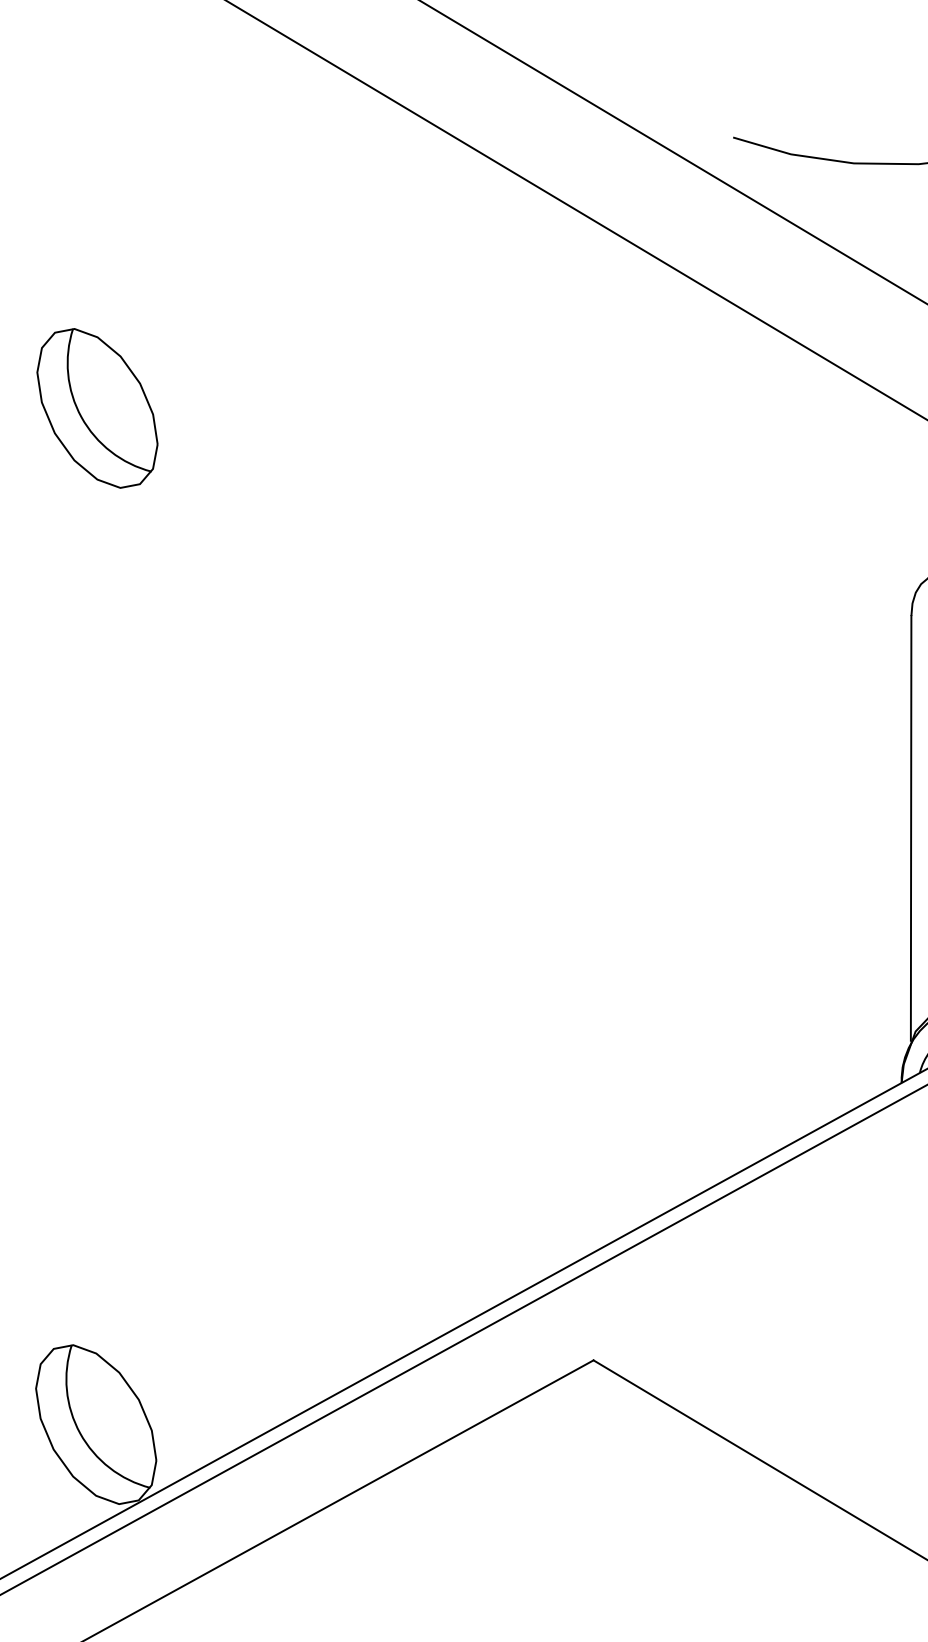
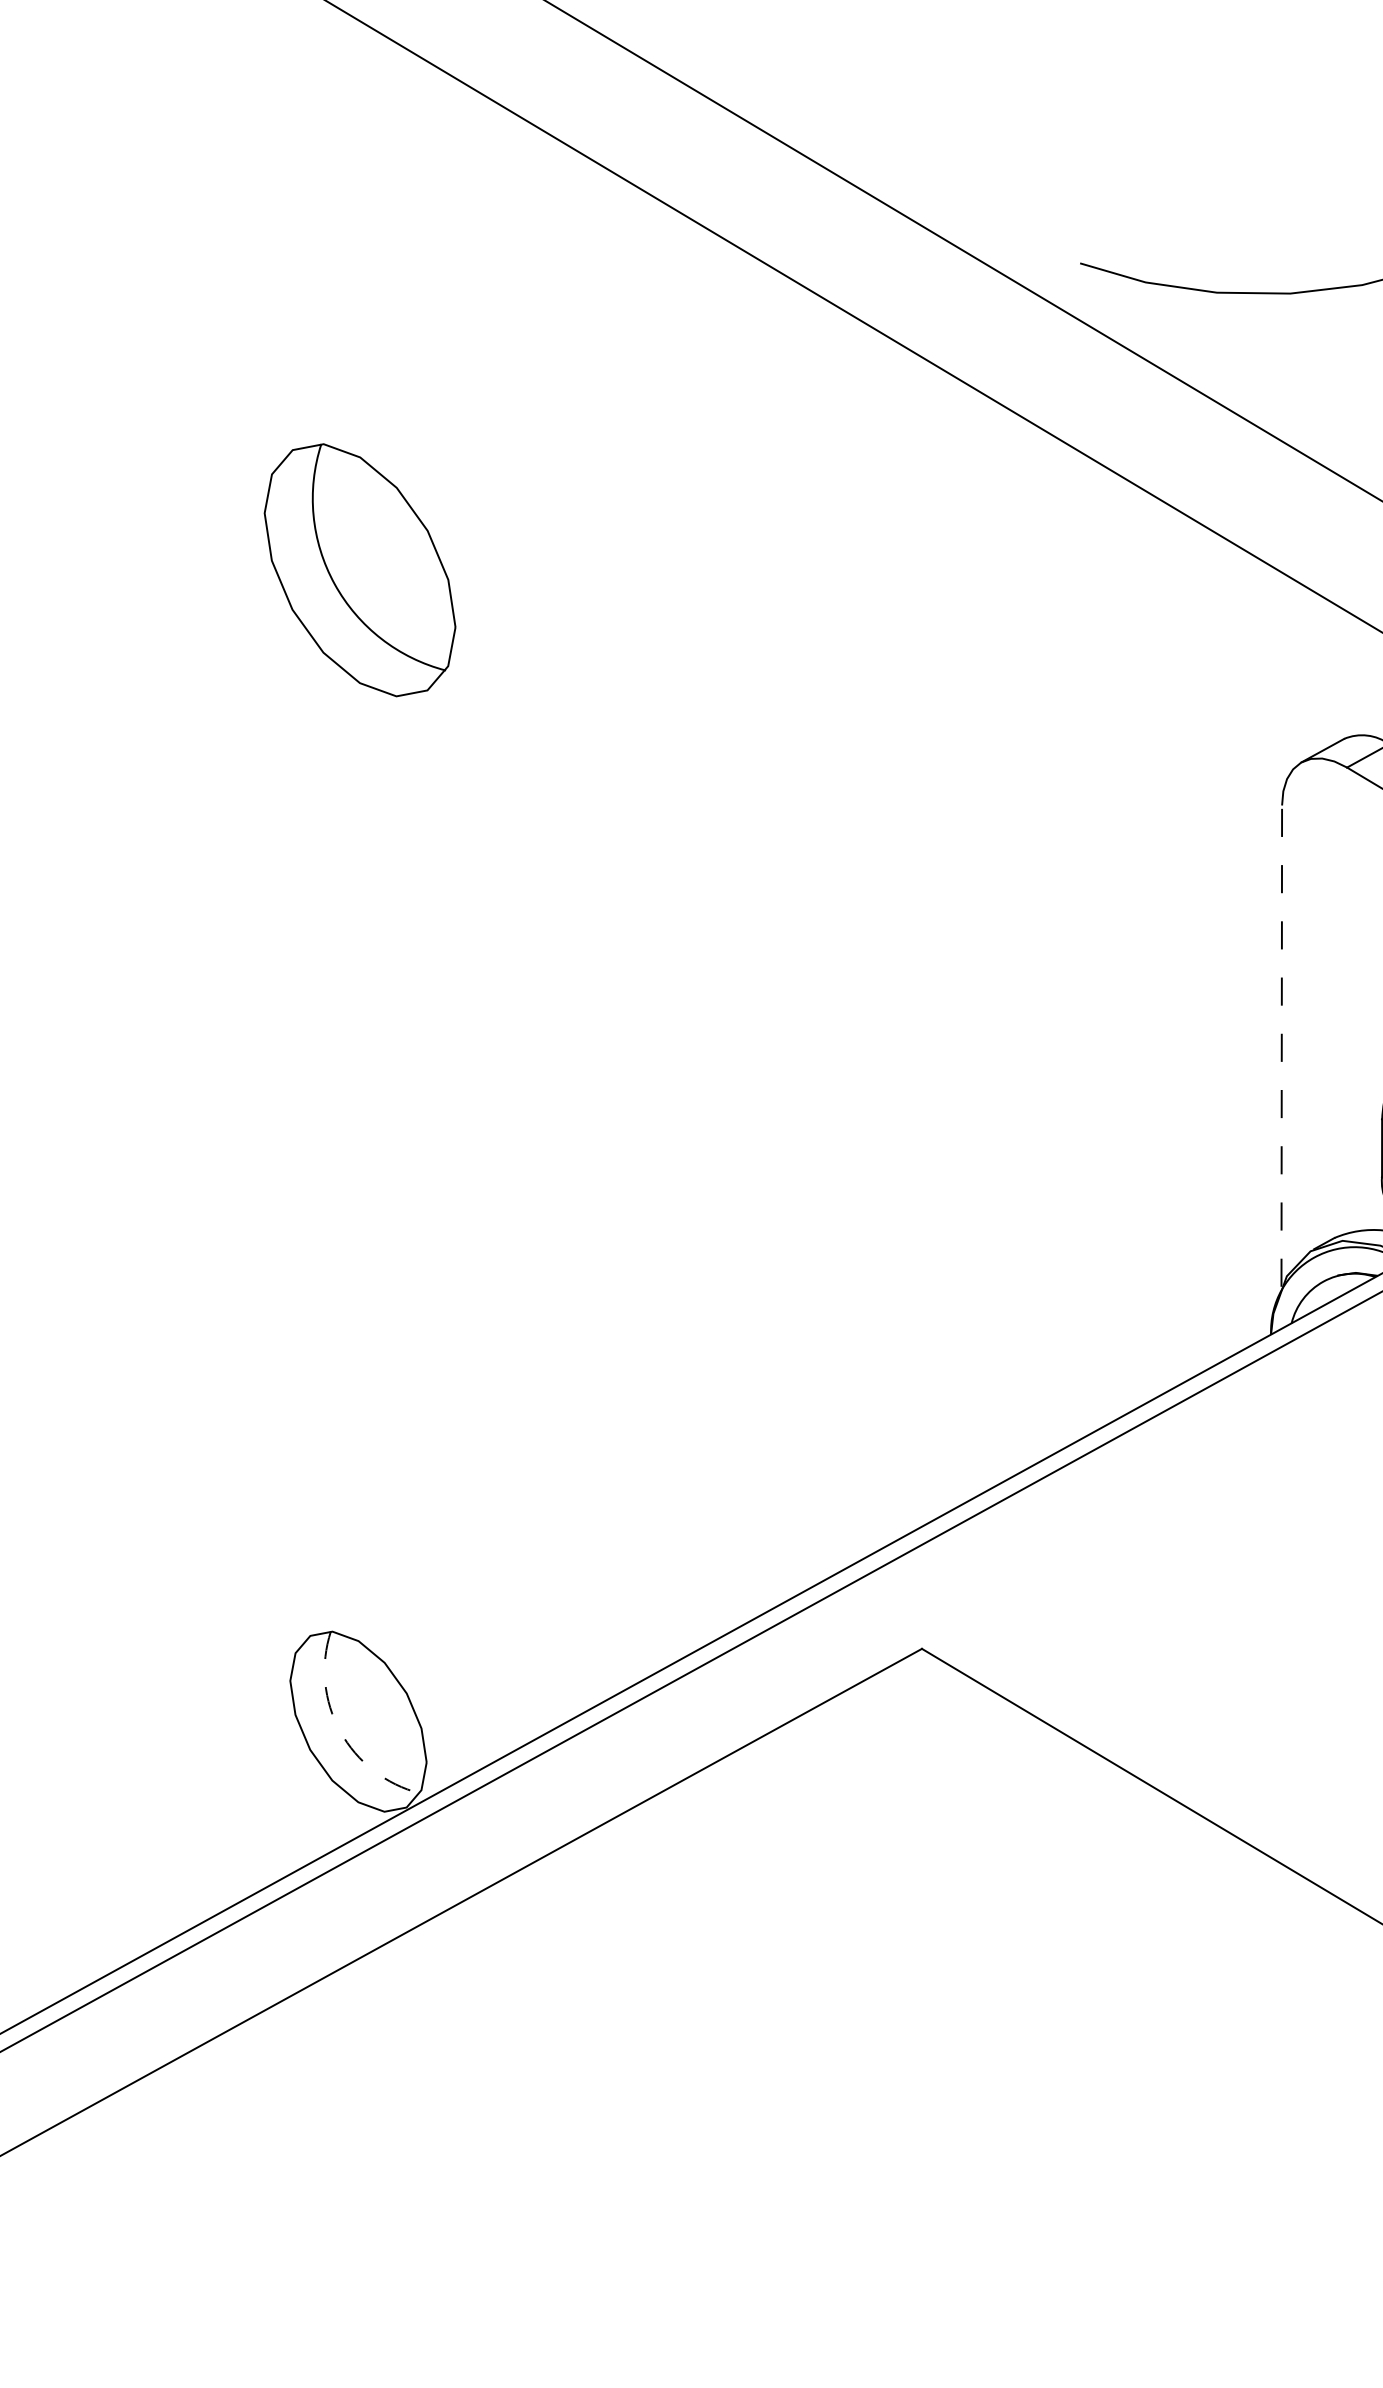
part: (97, 408) -> (359, 570), size x1.4
line: (910, 828) -> (1281, 1046), solid -> dashed
arc: (80, 1433) -> (340, 1731), solid -> dashed

